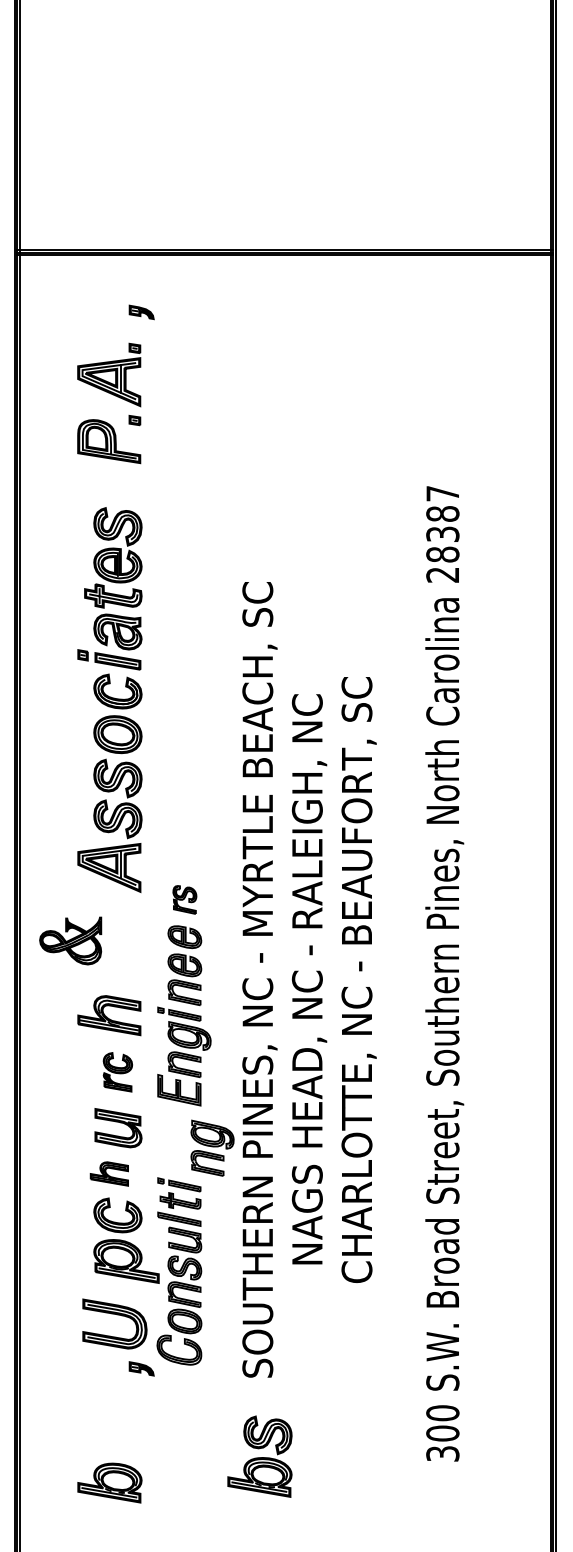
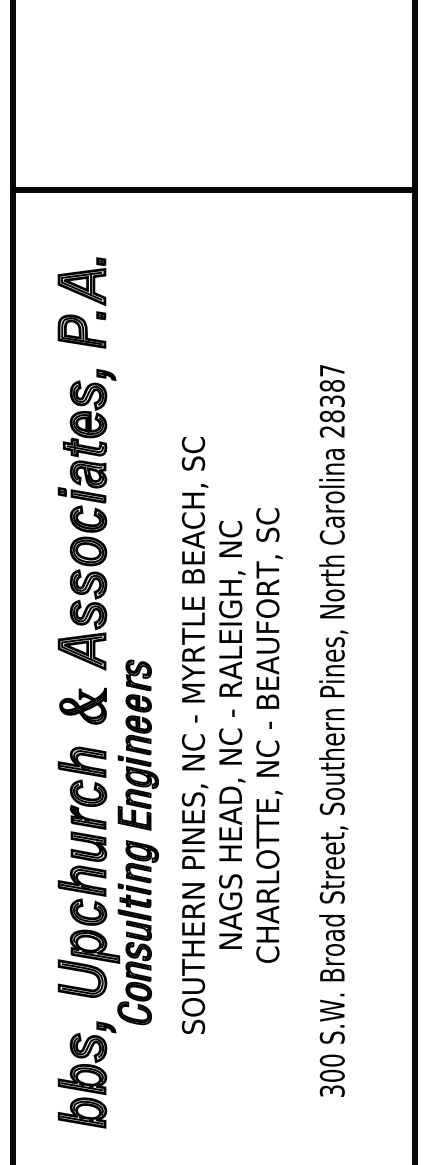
part: (141, 312) -> (106, 375), moved
part: (184, 899) -> (138, 675), size x1.43
part: (70, 940) -> (82, 705), moved
part: (117, 1072) -> (88, 804), size x1.67
part: (212, 1147) -> (142, 861), moved
part: (109, 1173) -> (82, 880), size x1.67
part: (117, 1315) -> (84, 972), moved
part: (259, 1456) -> (82, 1063), moved

